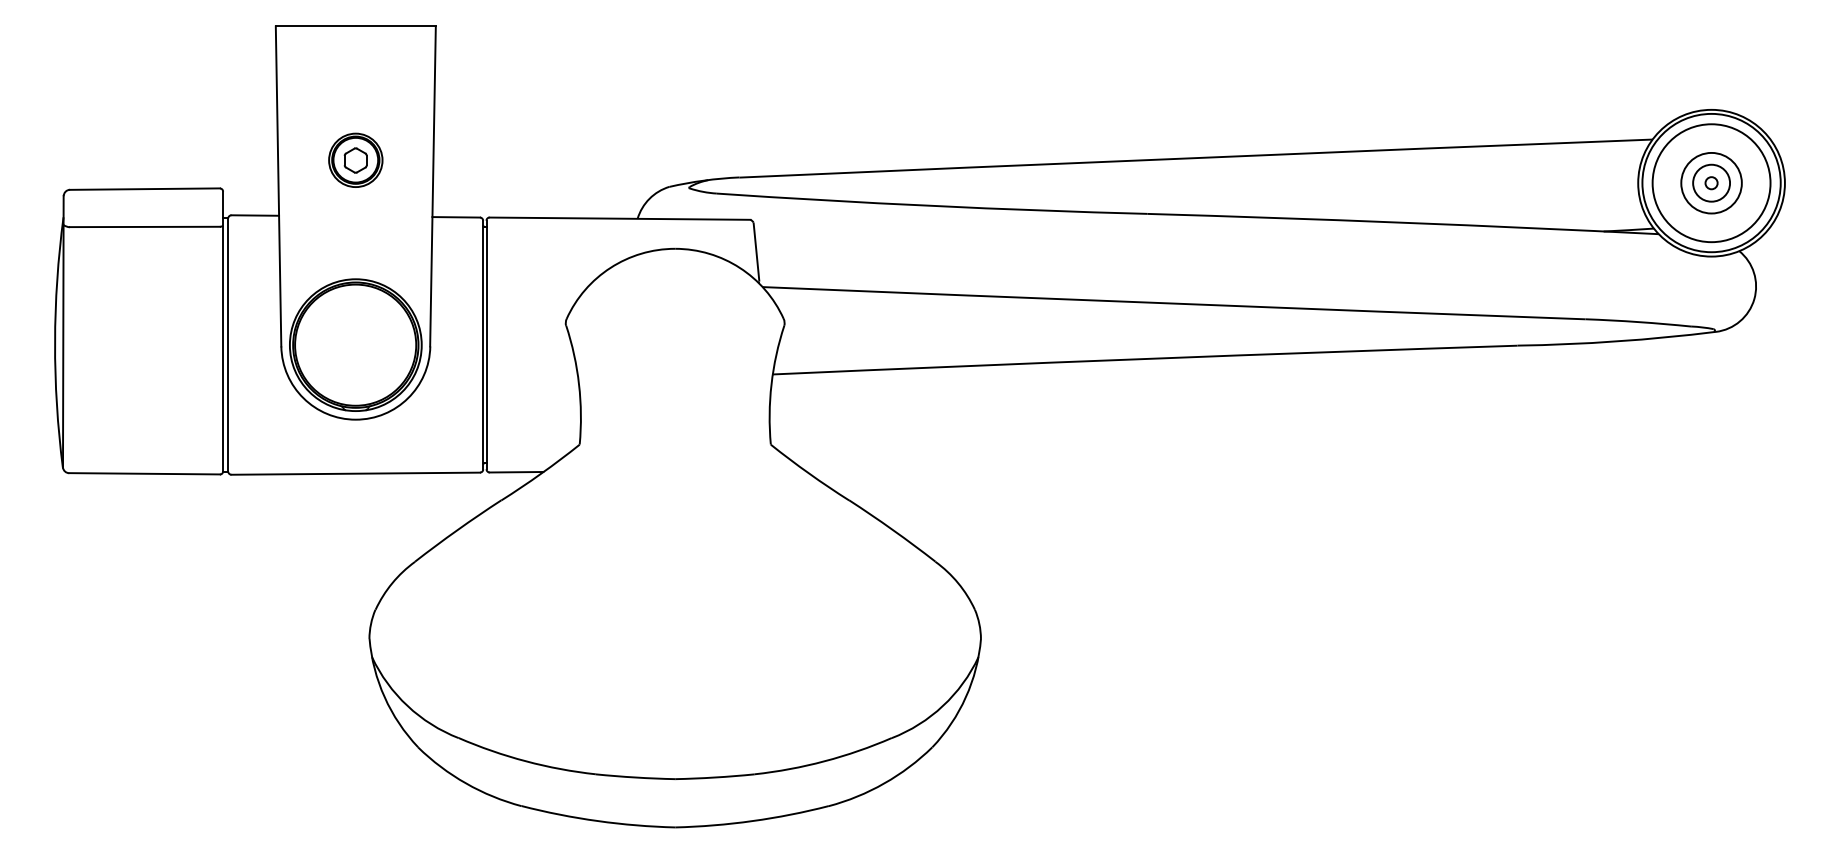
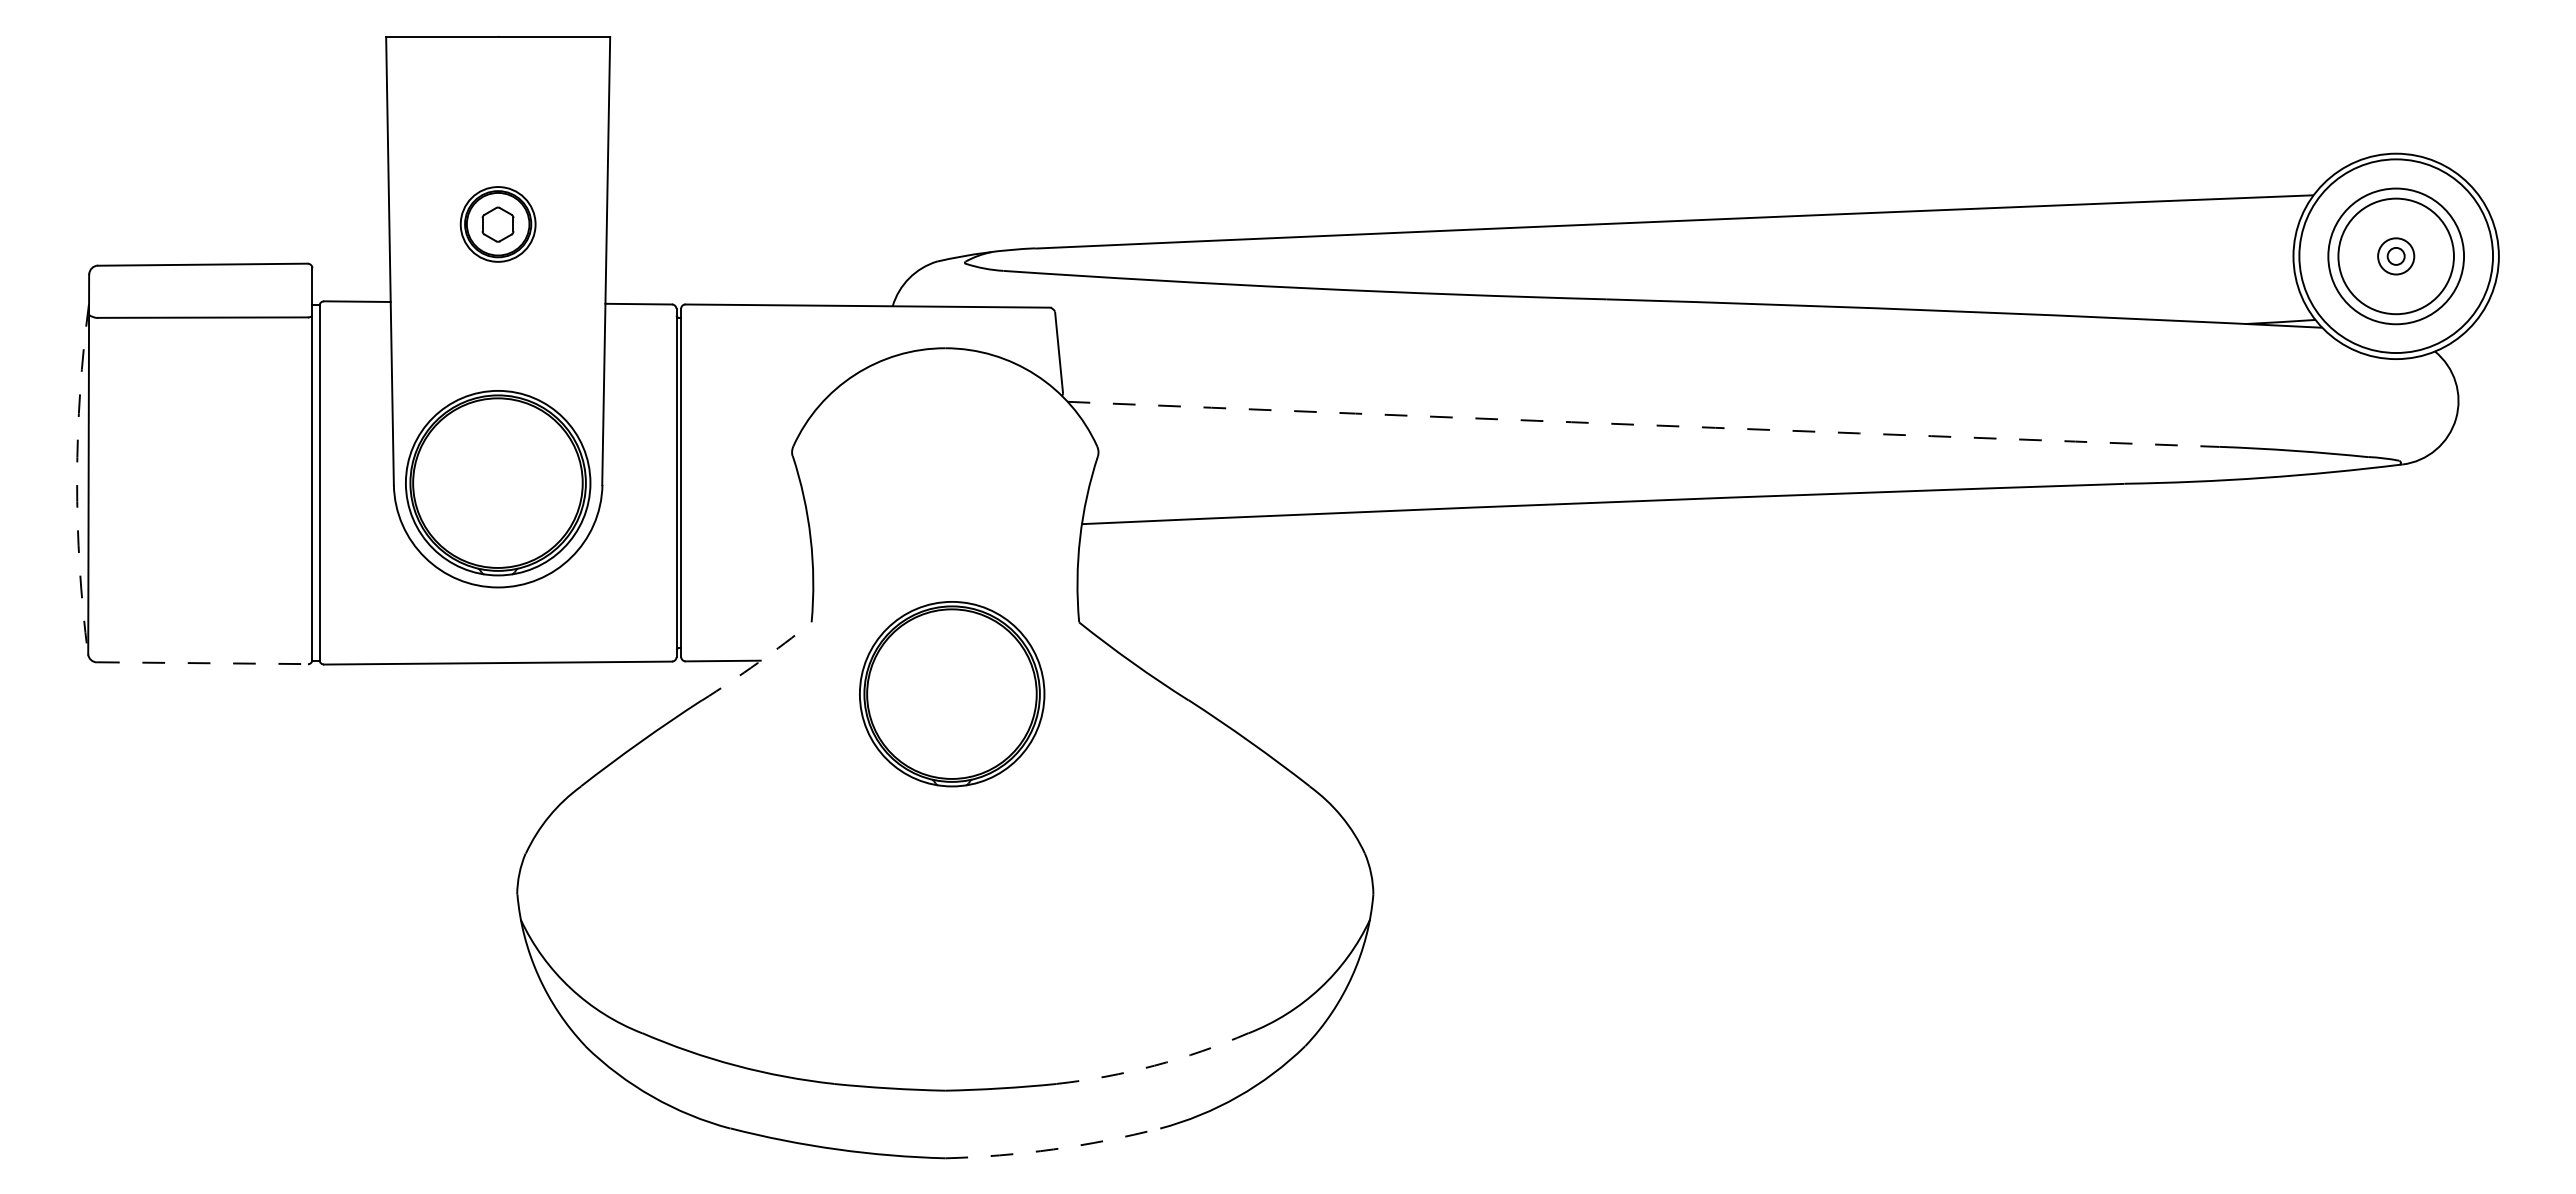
circle: (1711, 182) -> (2395, 255), size x0.7
circle: (1711, 183) -> (2395, 256), size x1.6
circle: (1711, 183) -> (2396, 256), size x0.7
arc: (1173, 303) -> (1643, 425), solid -> dashed
arc: (55, 342) -> (77, 479), solid -> dashed
arc: (541, 473) -> (757, 662), solid -> dashed
line: (145, 474) -> (203, 663), solid -> dashed
part: (680, 496) -> (952, 694), added
arc: (824, 761) -> (1154, 1065), solid -> dashed
arc: (752, 821) -> (1053, 1149), solid -> dashed

